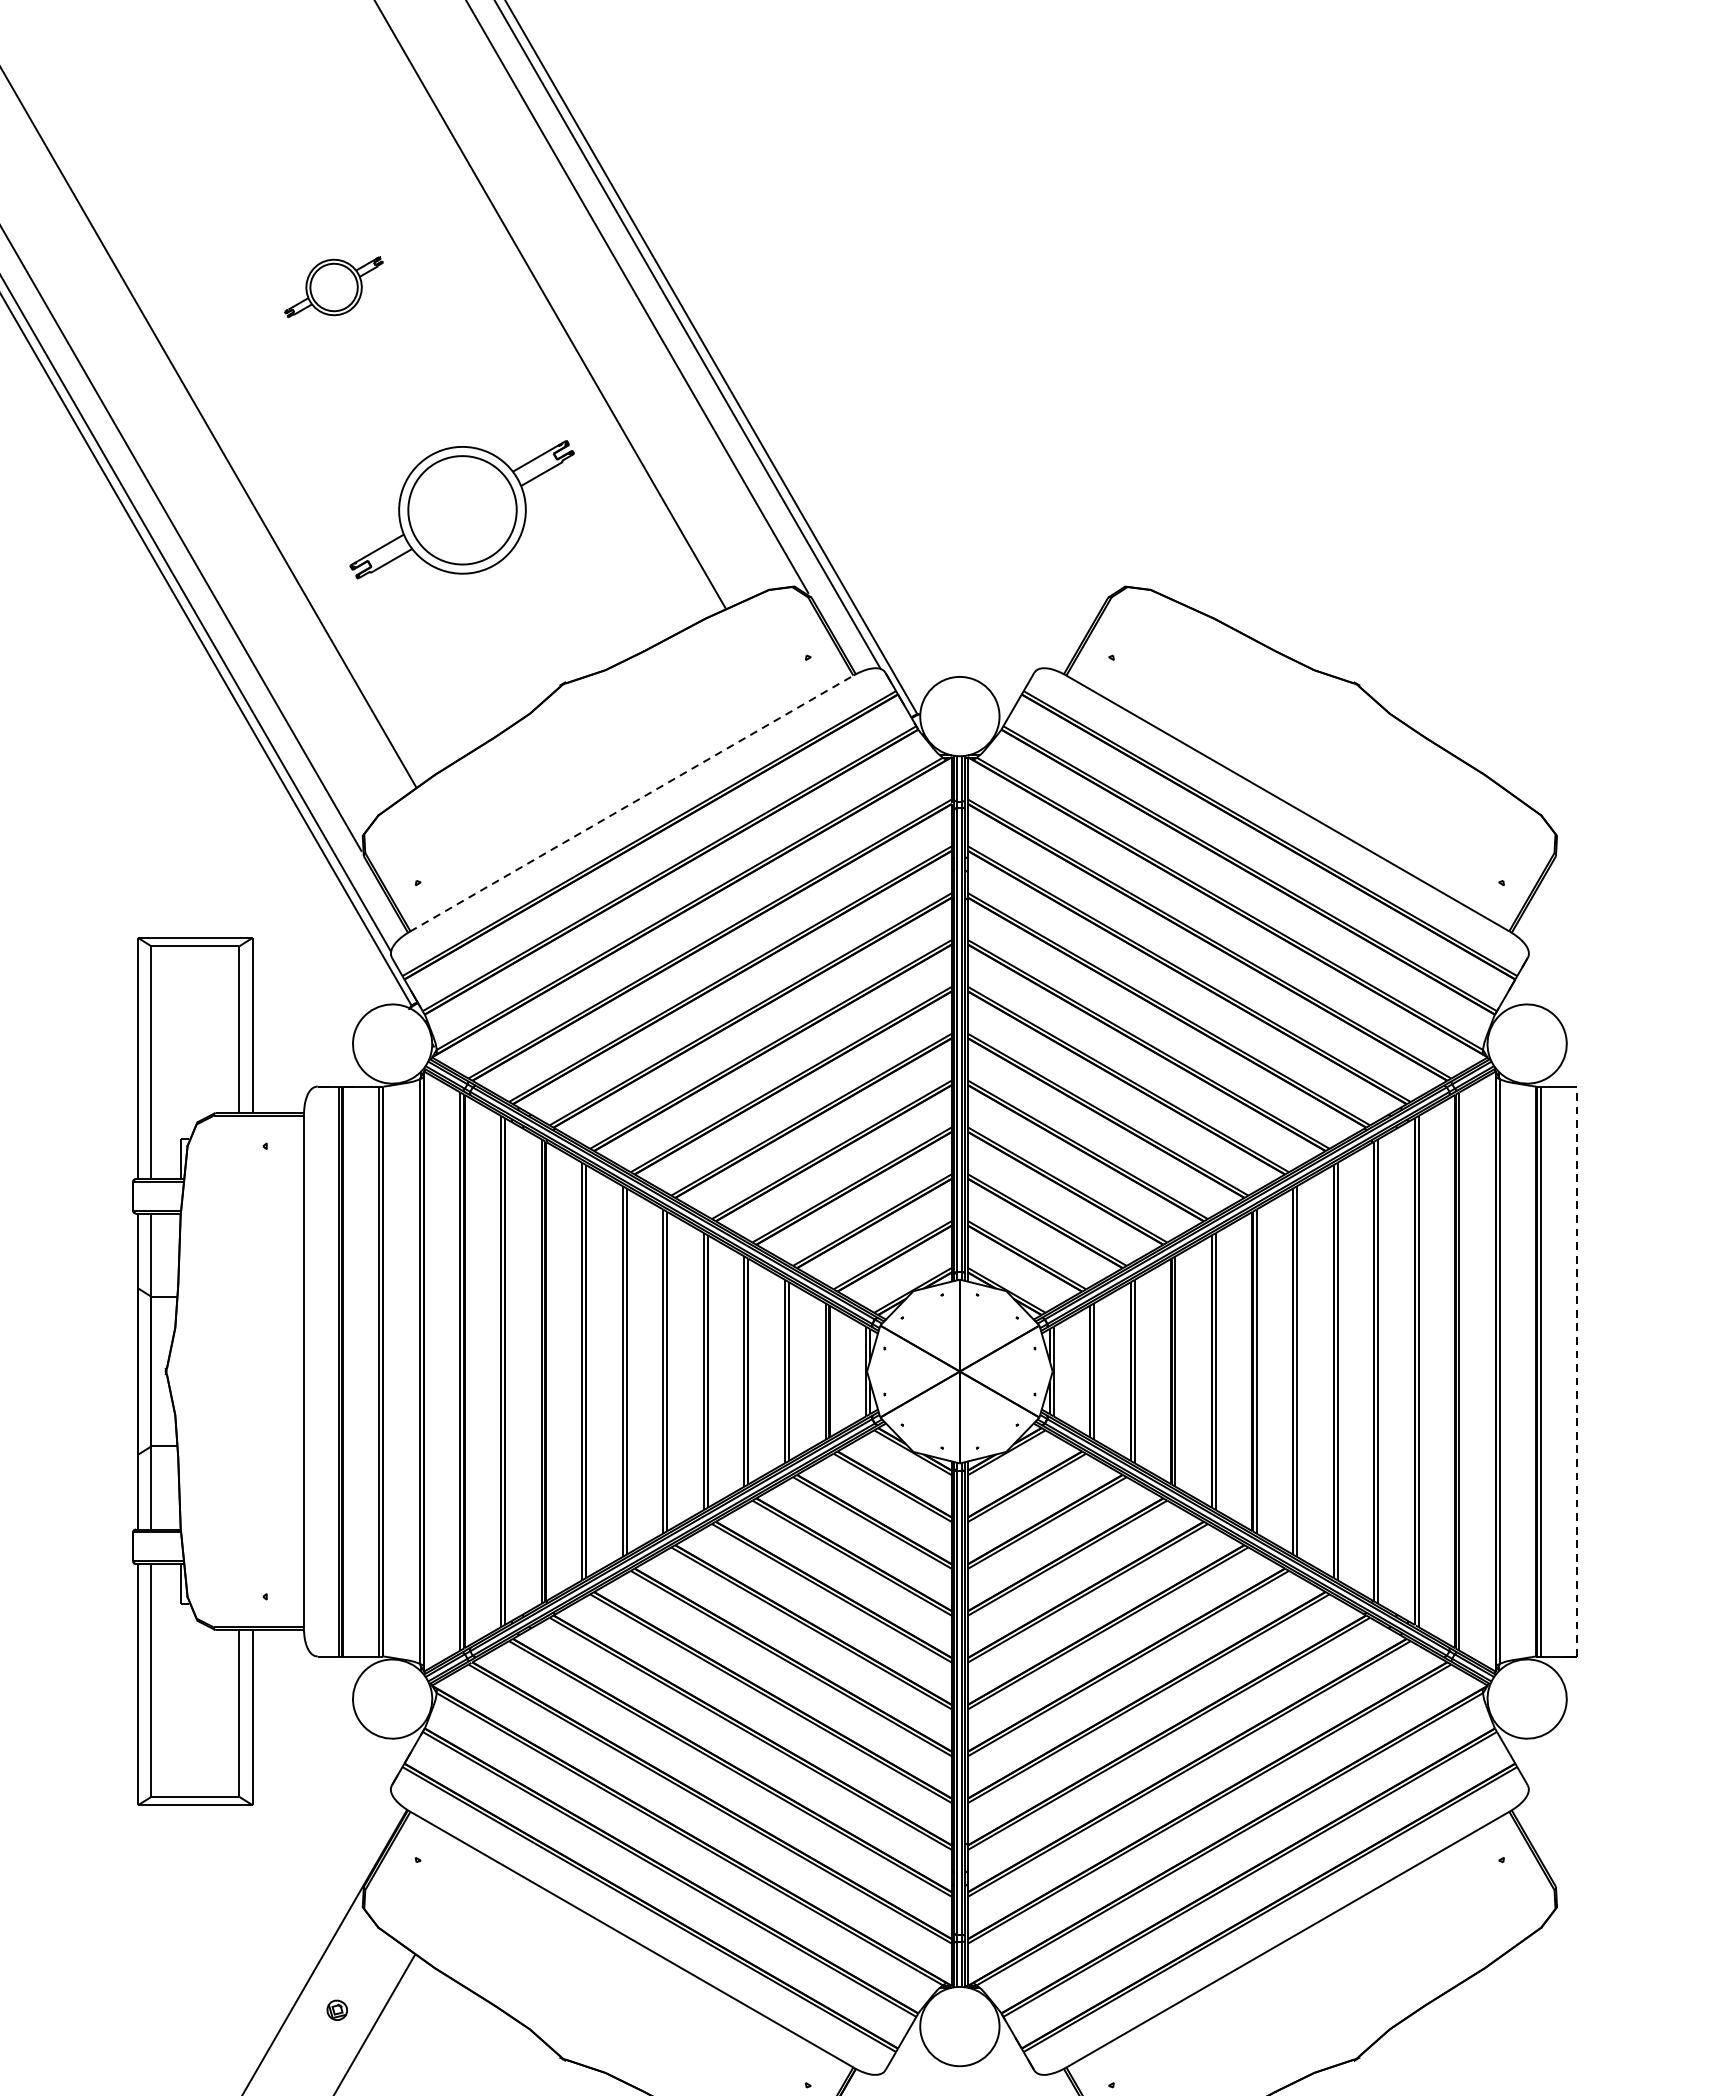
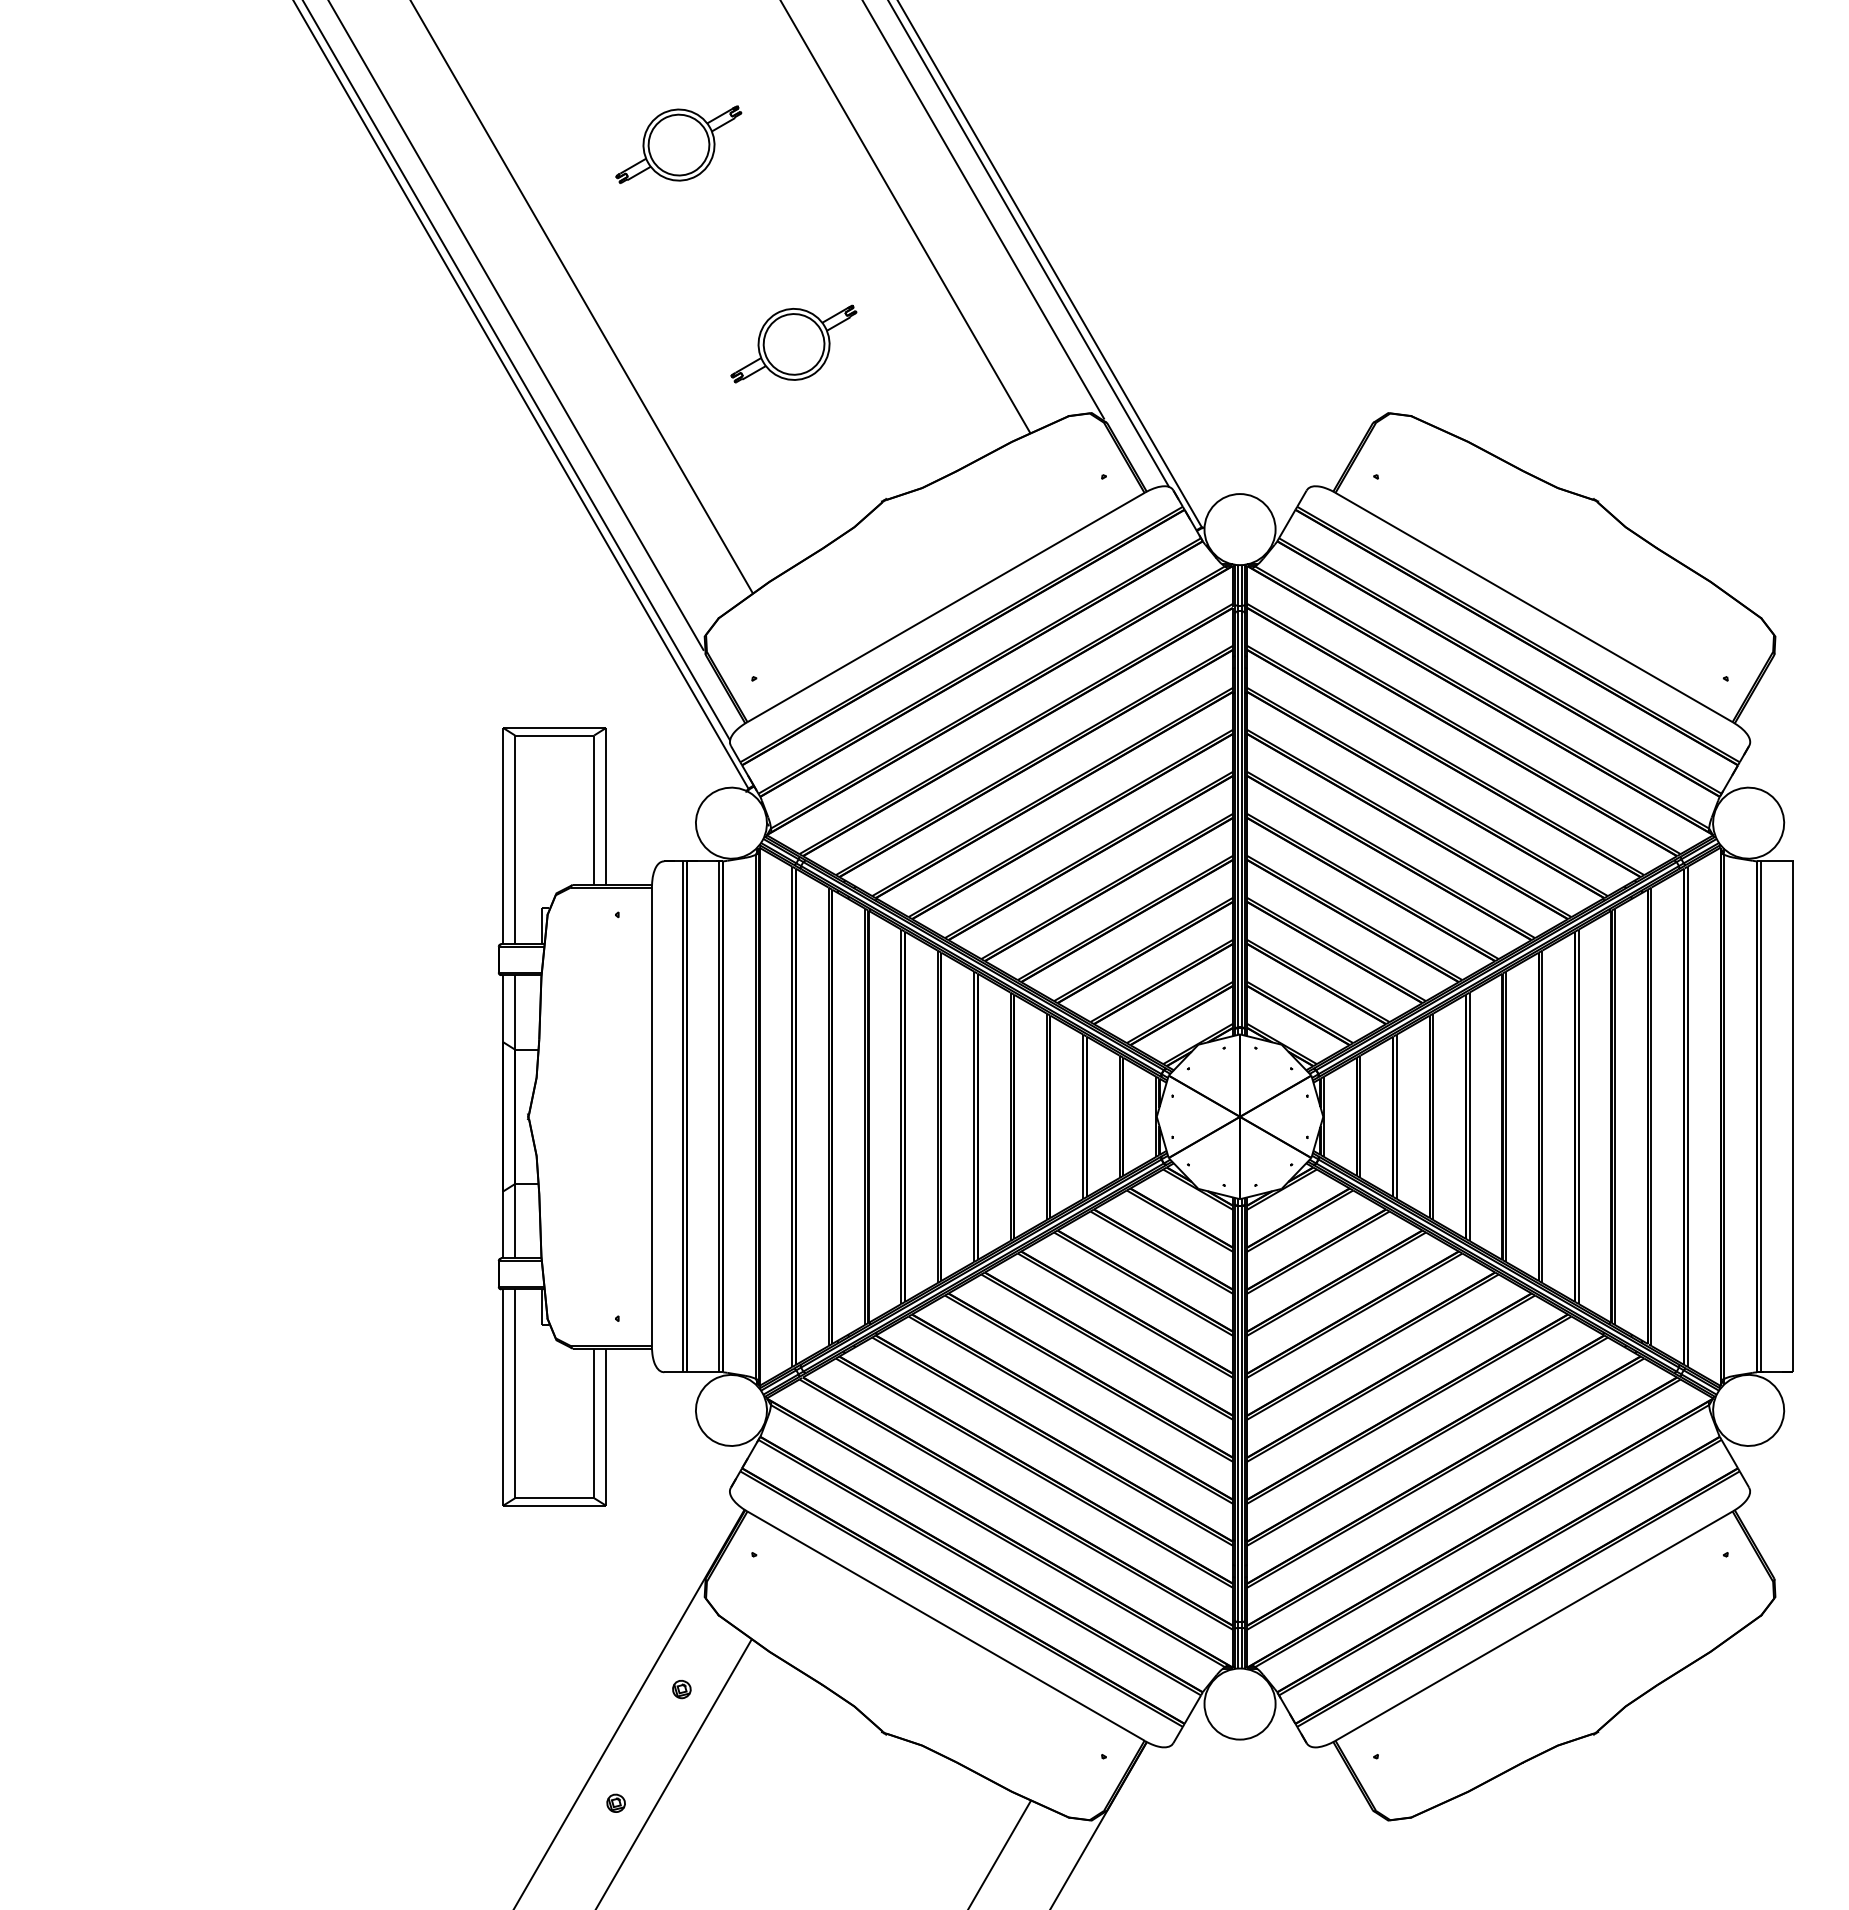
part: (333, 287) -> (678, 144), size x1.43
part: (461, 508) -> (793, 343), size x0.62
line: (632, 803) -> (946, 607), dashed -> solid
line: (1577, 1371) -> (1793, 1116), dashed -> solid

